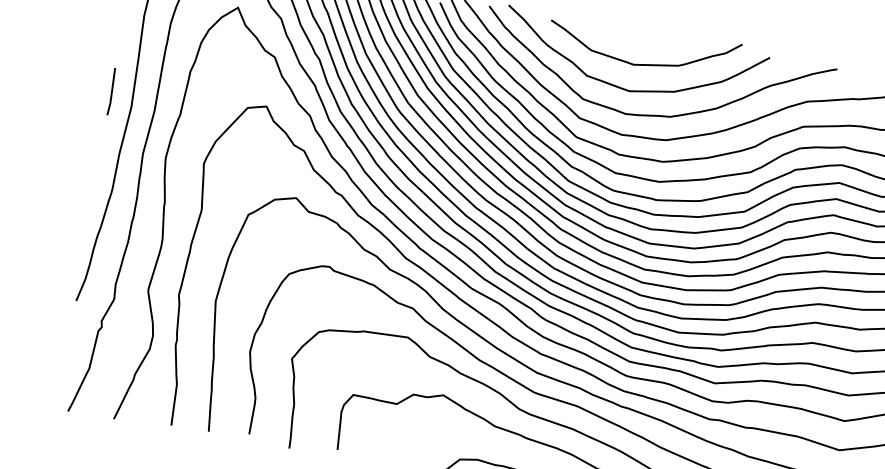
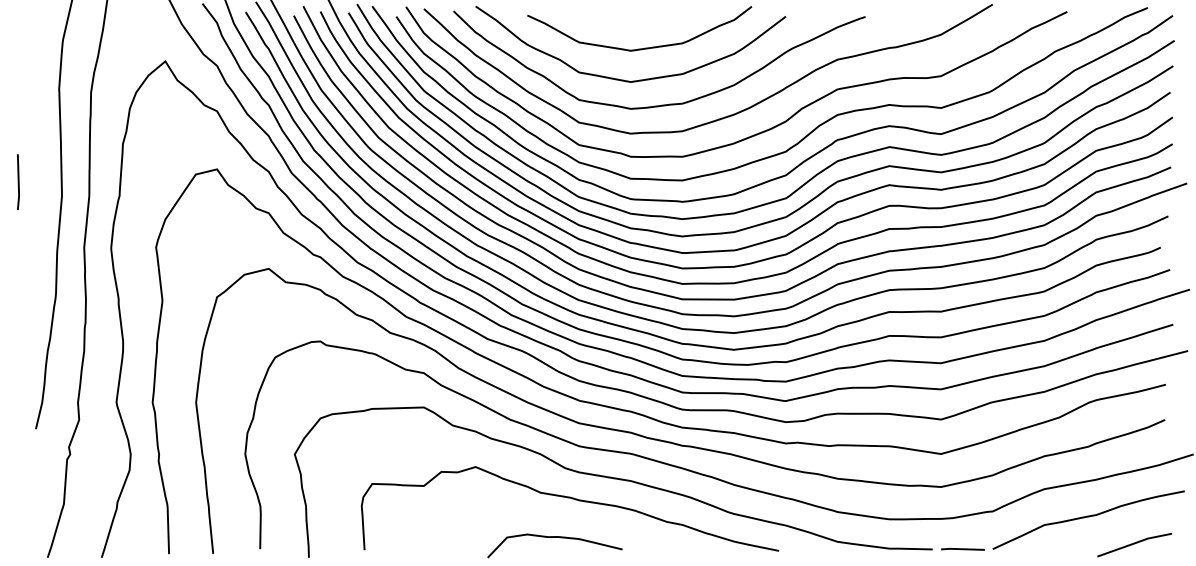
line: (111, 91) -> (18, 181), moved

